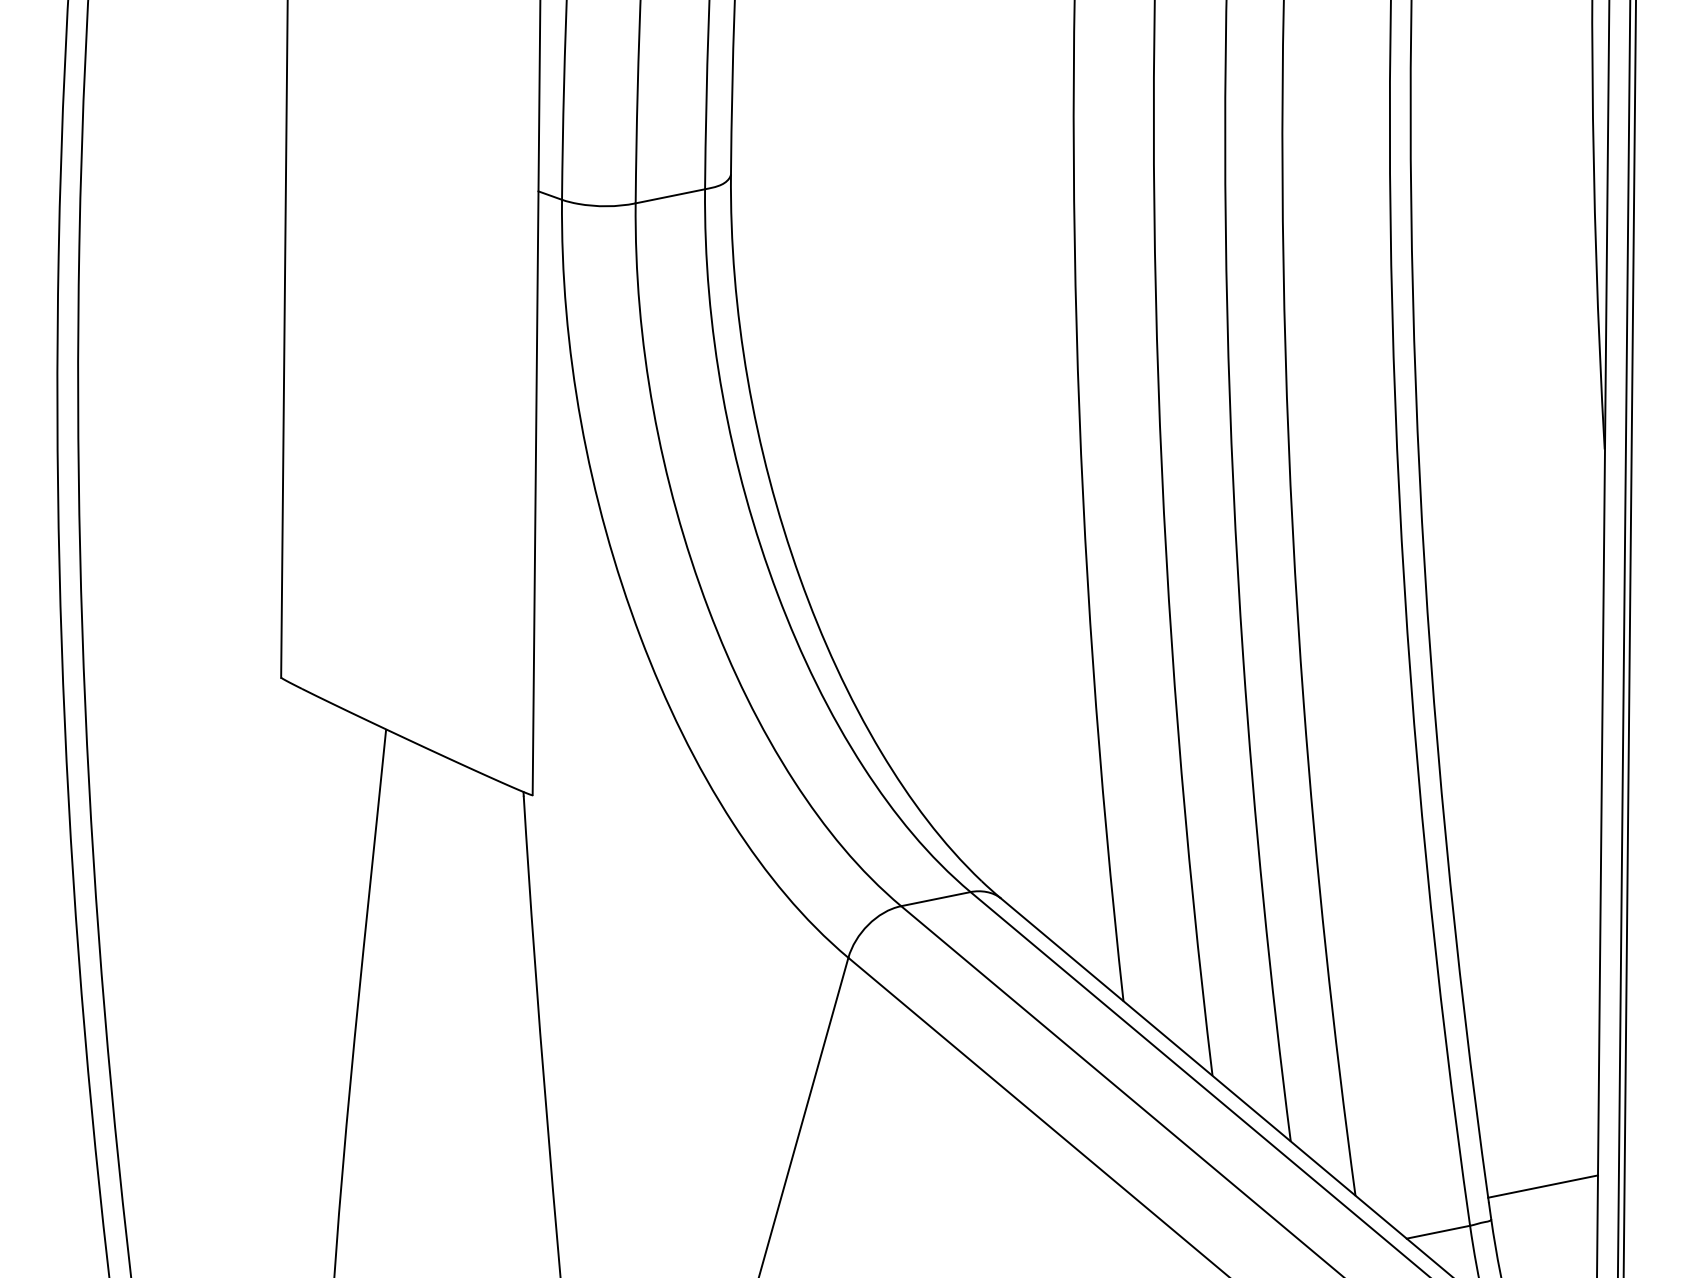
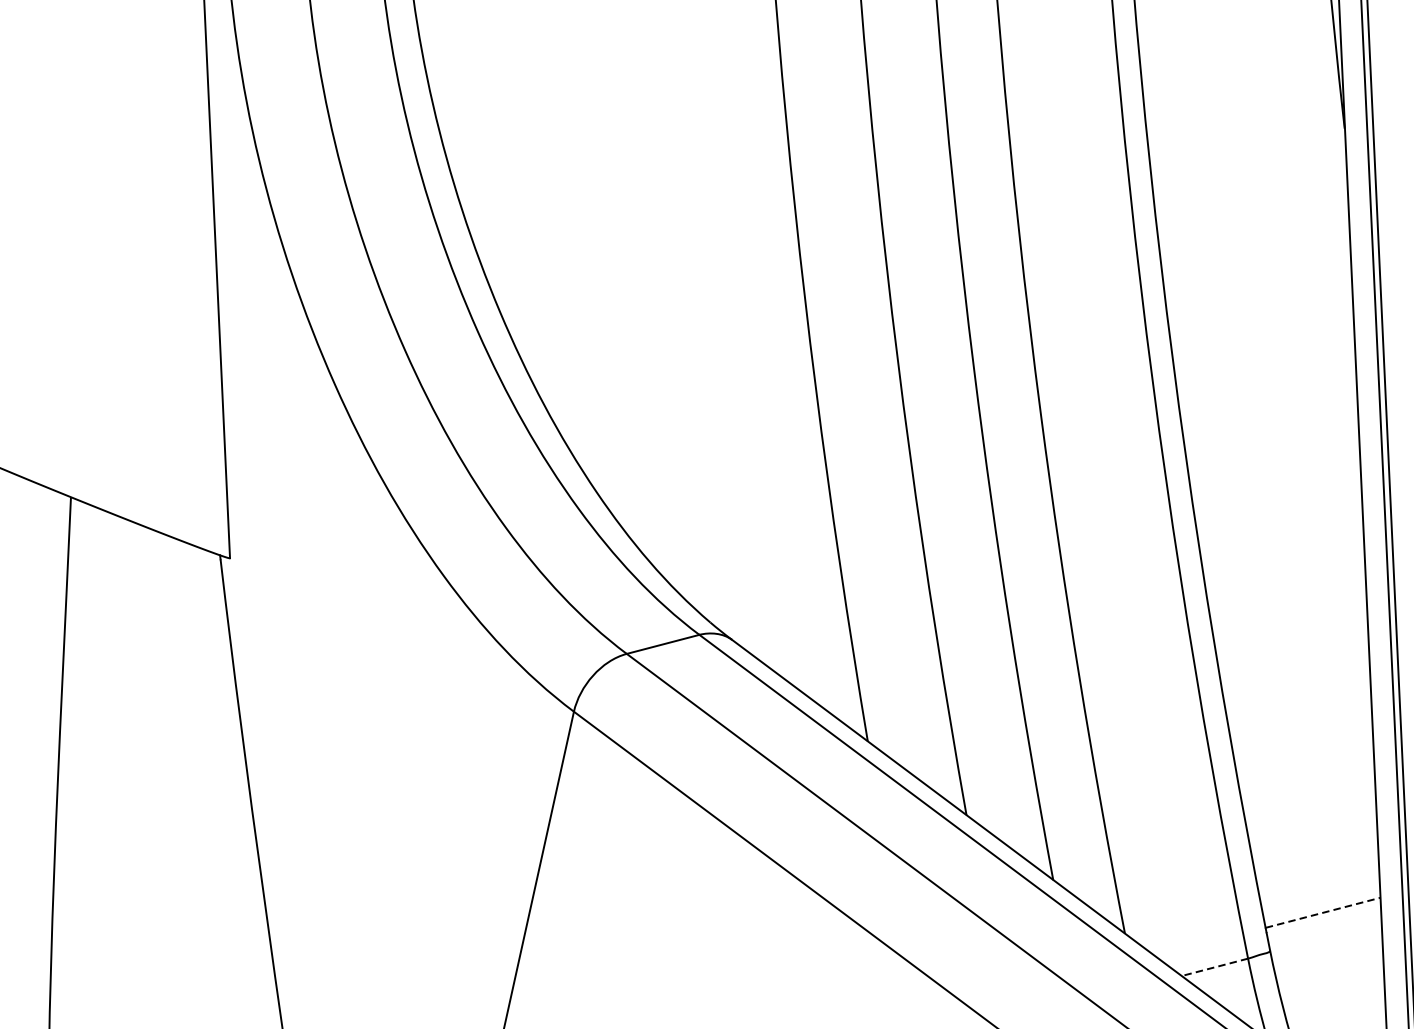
line: (1543, 1186) -> (1323, 912), solid -> dashed
line: (1437, 1232) -> (1213, 967), solid -> dashed

